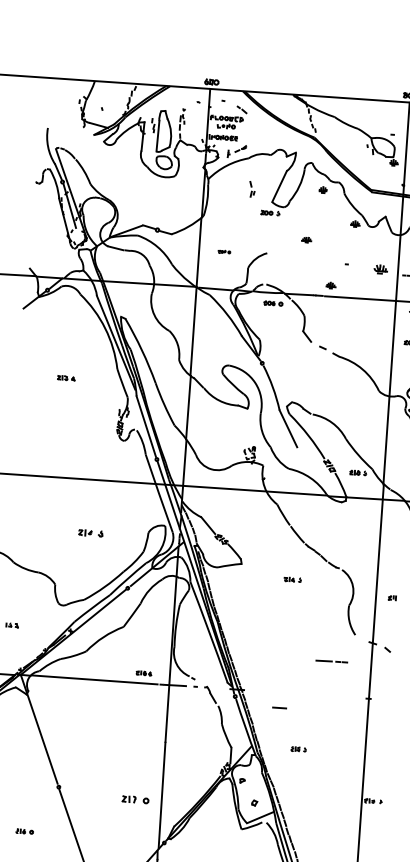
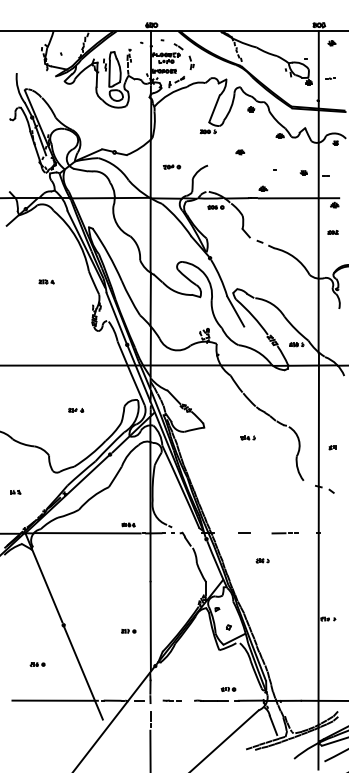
part: (252, 188) -> (191, 62), moved
part: (223, 251) -> (171, 166), size x1.67
part: (380, 269) -> (303, 172), size x0.62
part: (91, 532) -> (76, 409), size x0.71
line: (330, 661) -> (284, 533), moved
line: (279, 707) -> (244, 532), moved
part: (298, 748) -> (262, 560), moved
part: (135, 798) -> (128, 630), size x0.62

